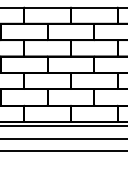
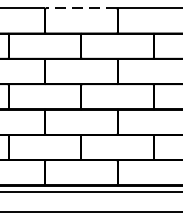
line: (47, 7) -> (81, 8), solid -> dashed

